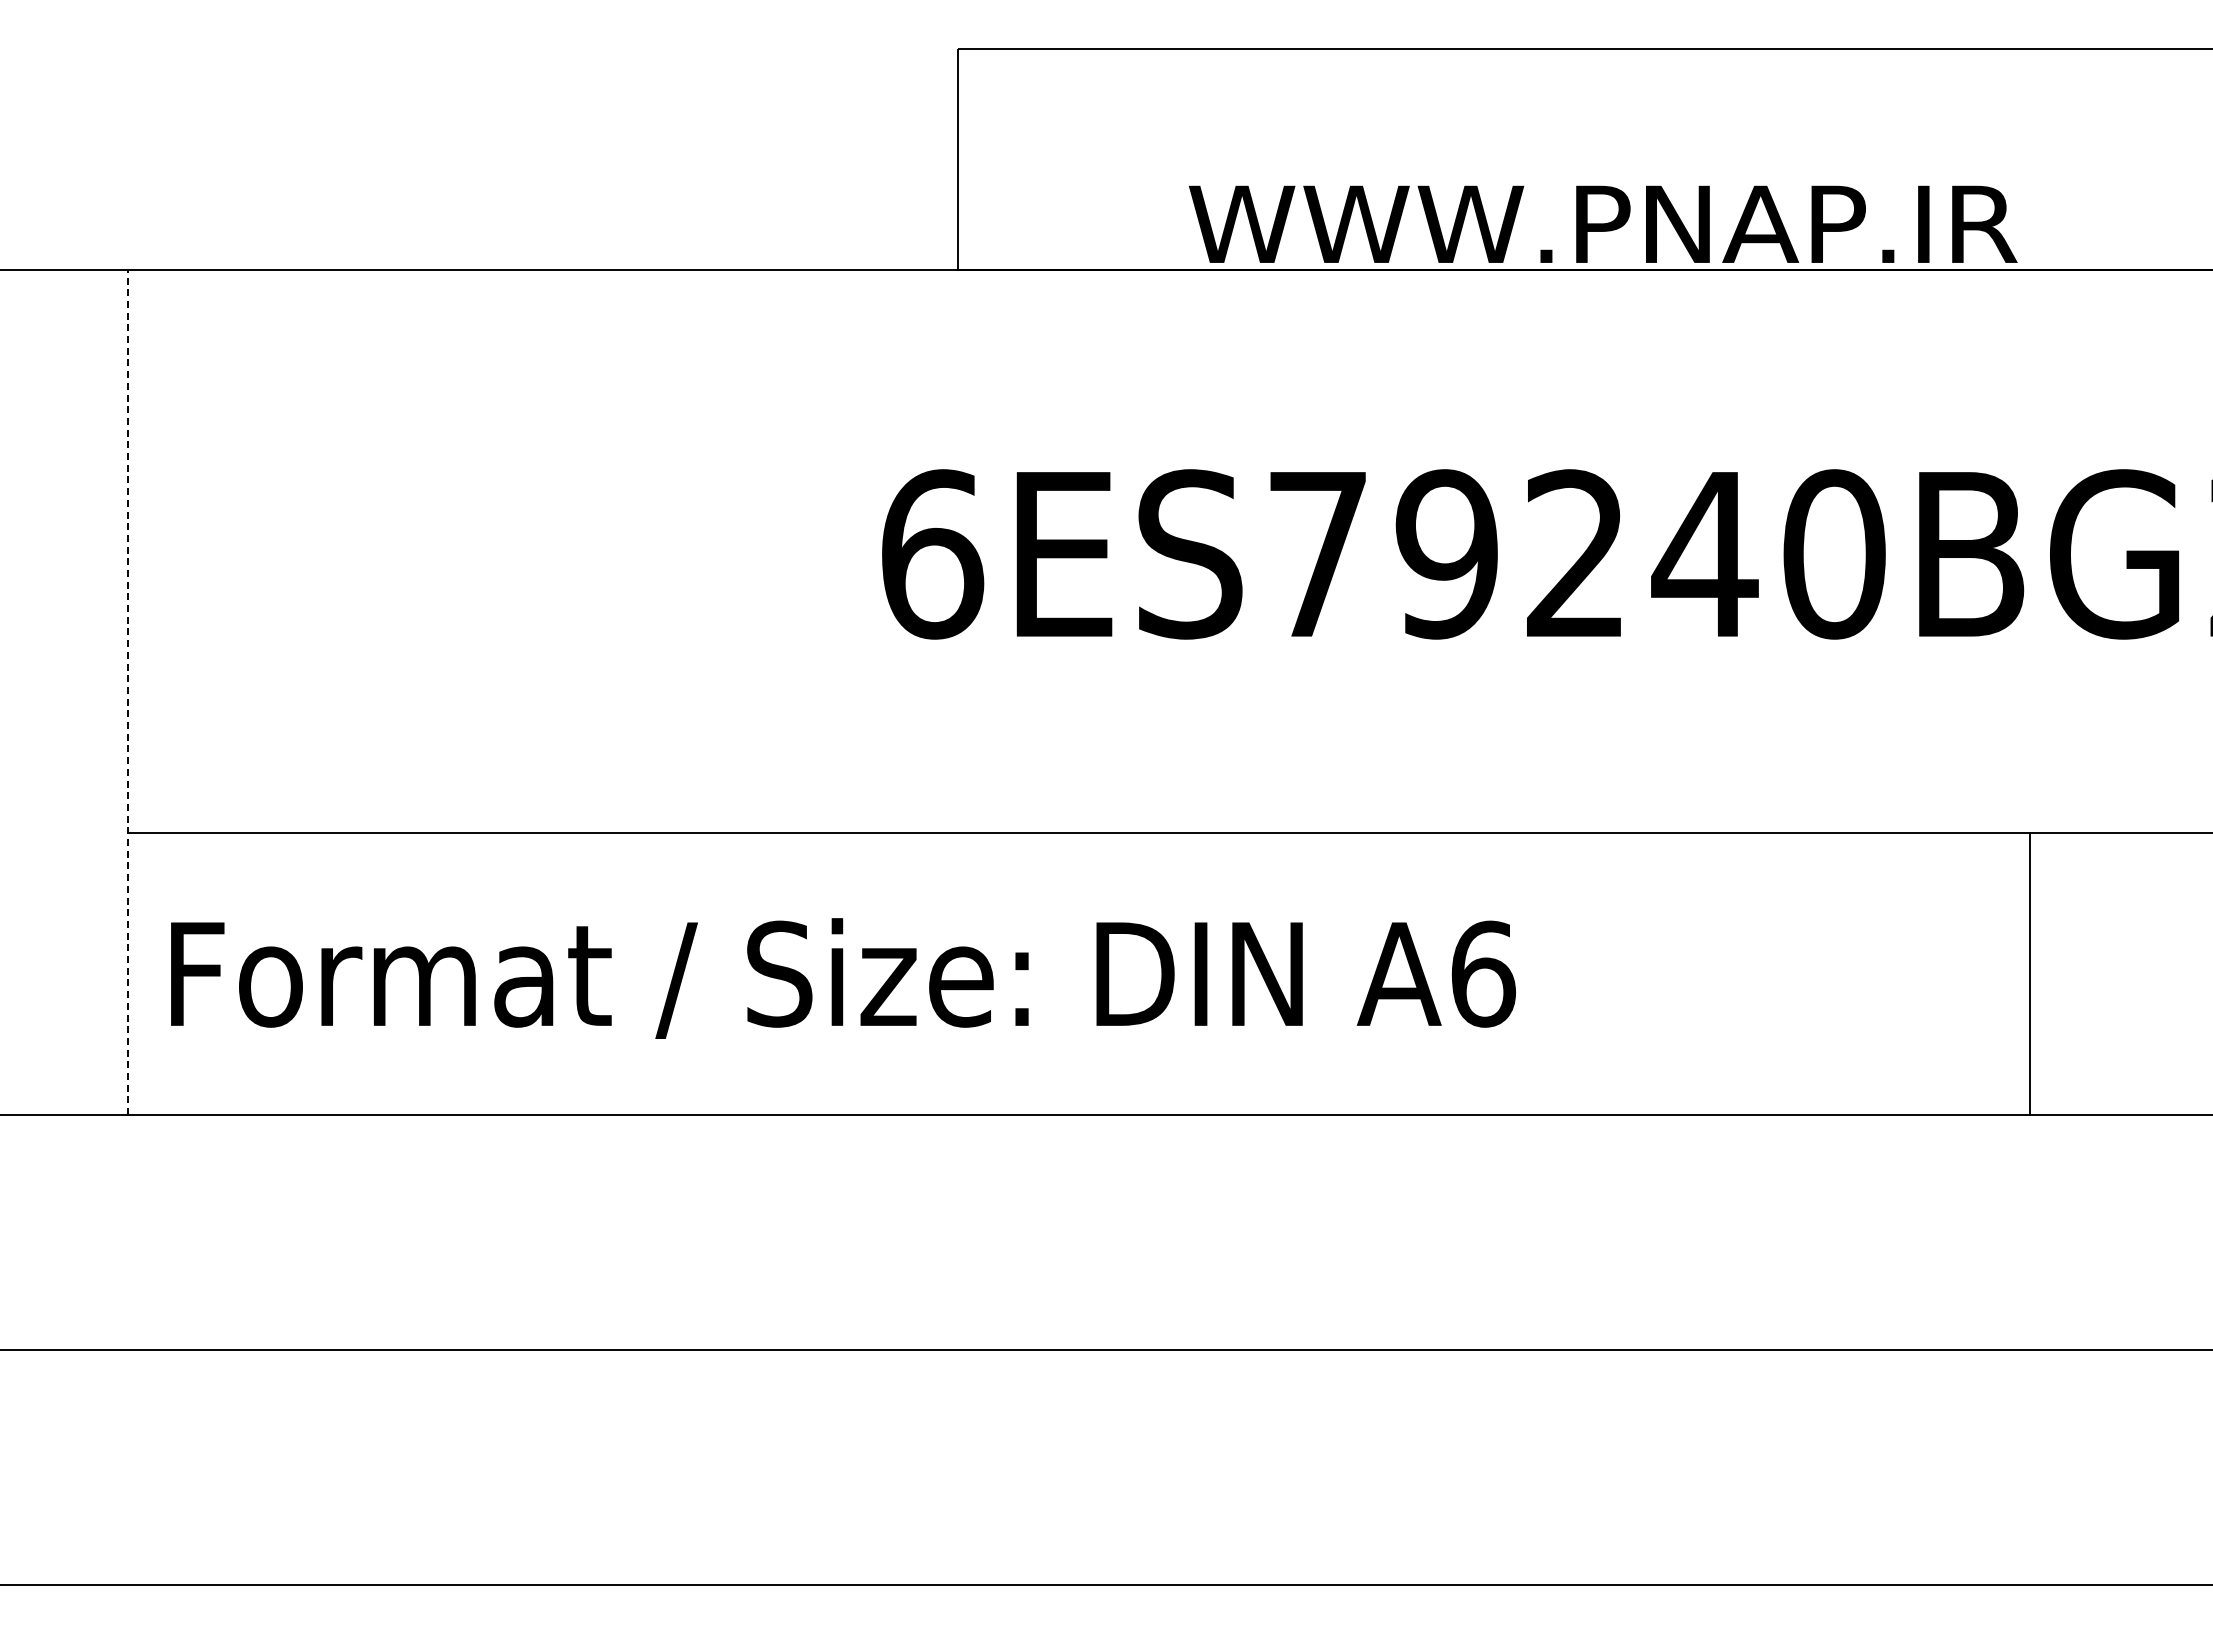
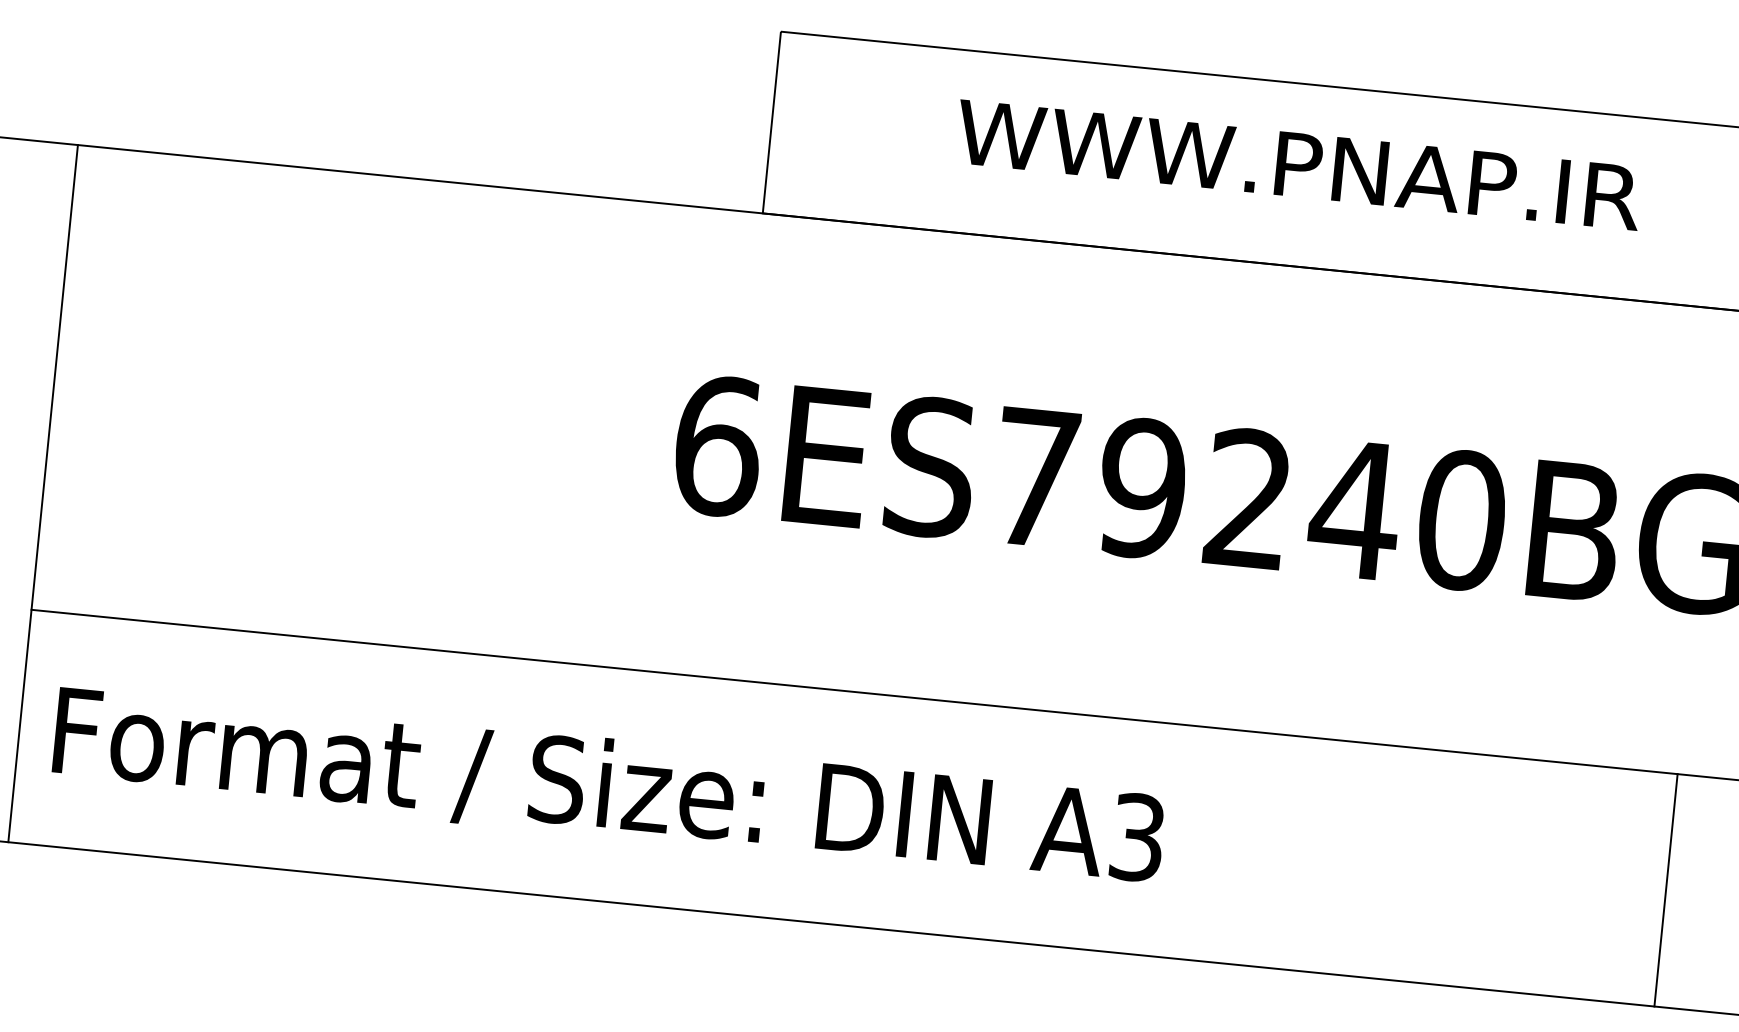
text: (1603, 223) -> (1299, 164), moved
line: (127, 692) -> (43, 493), dashed -> solid
text: (1483, 973) -> (1137, 837), A6 -> A3
line: (2029, 974) -> (1665, 890), moved

